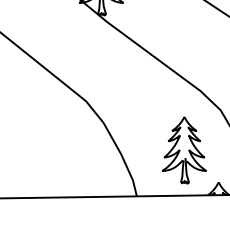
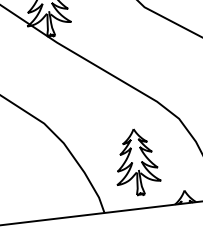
part: (183, 150) -> (136, 162), moved

